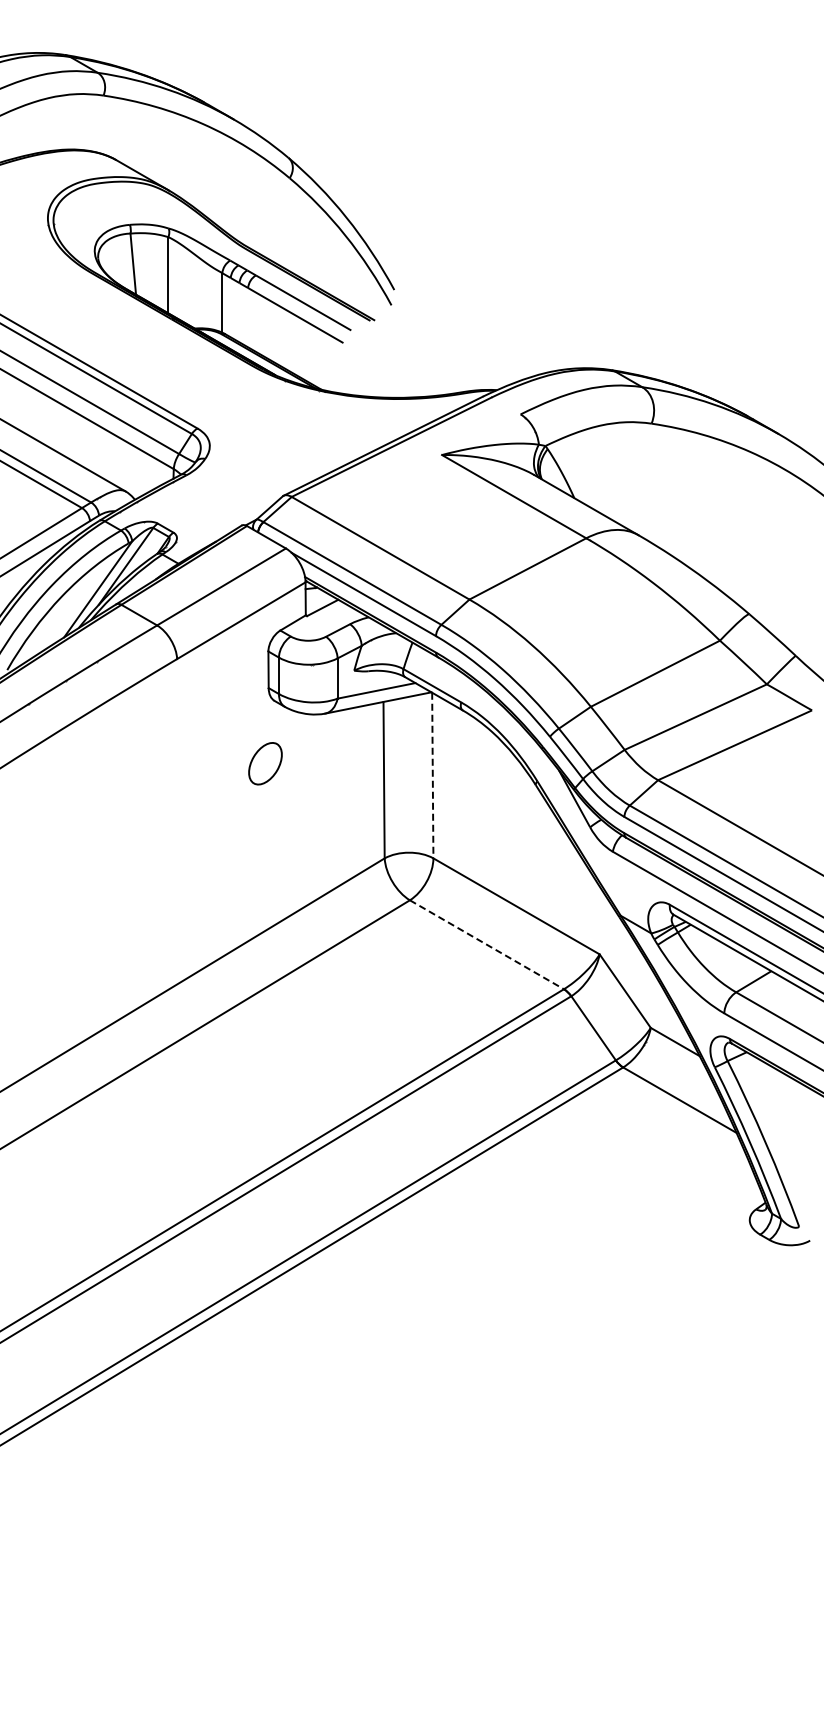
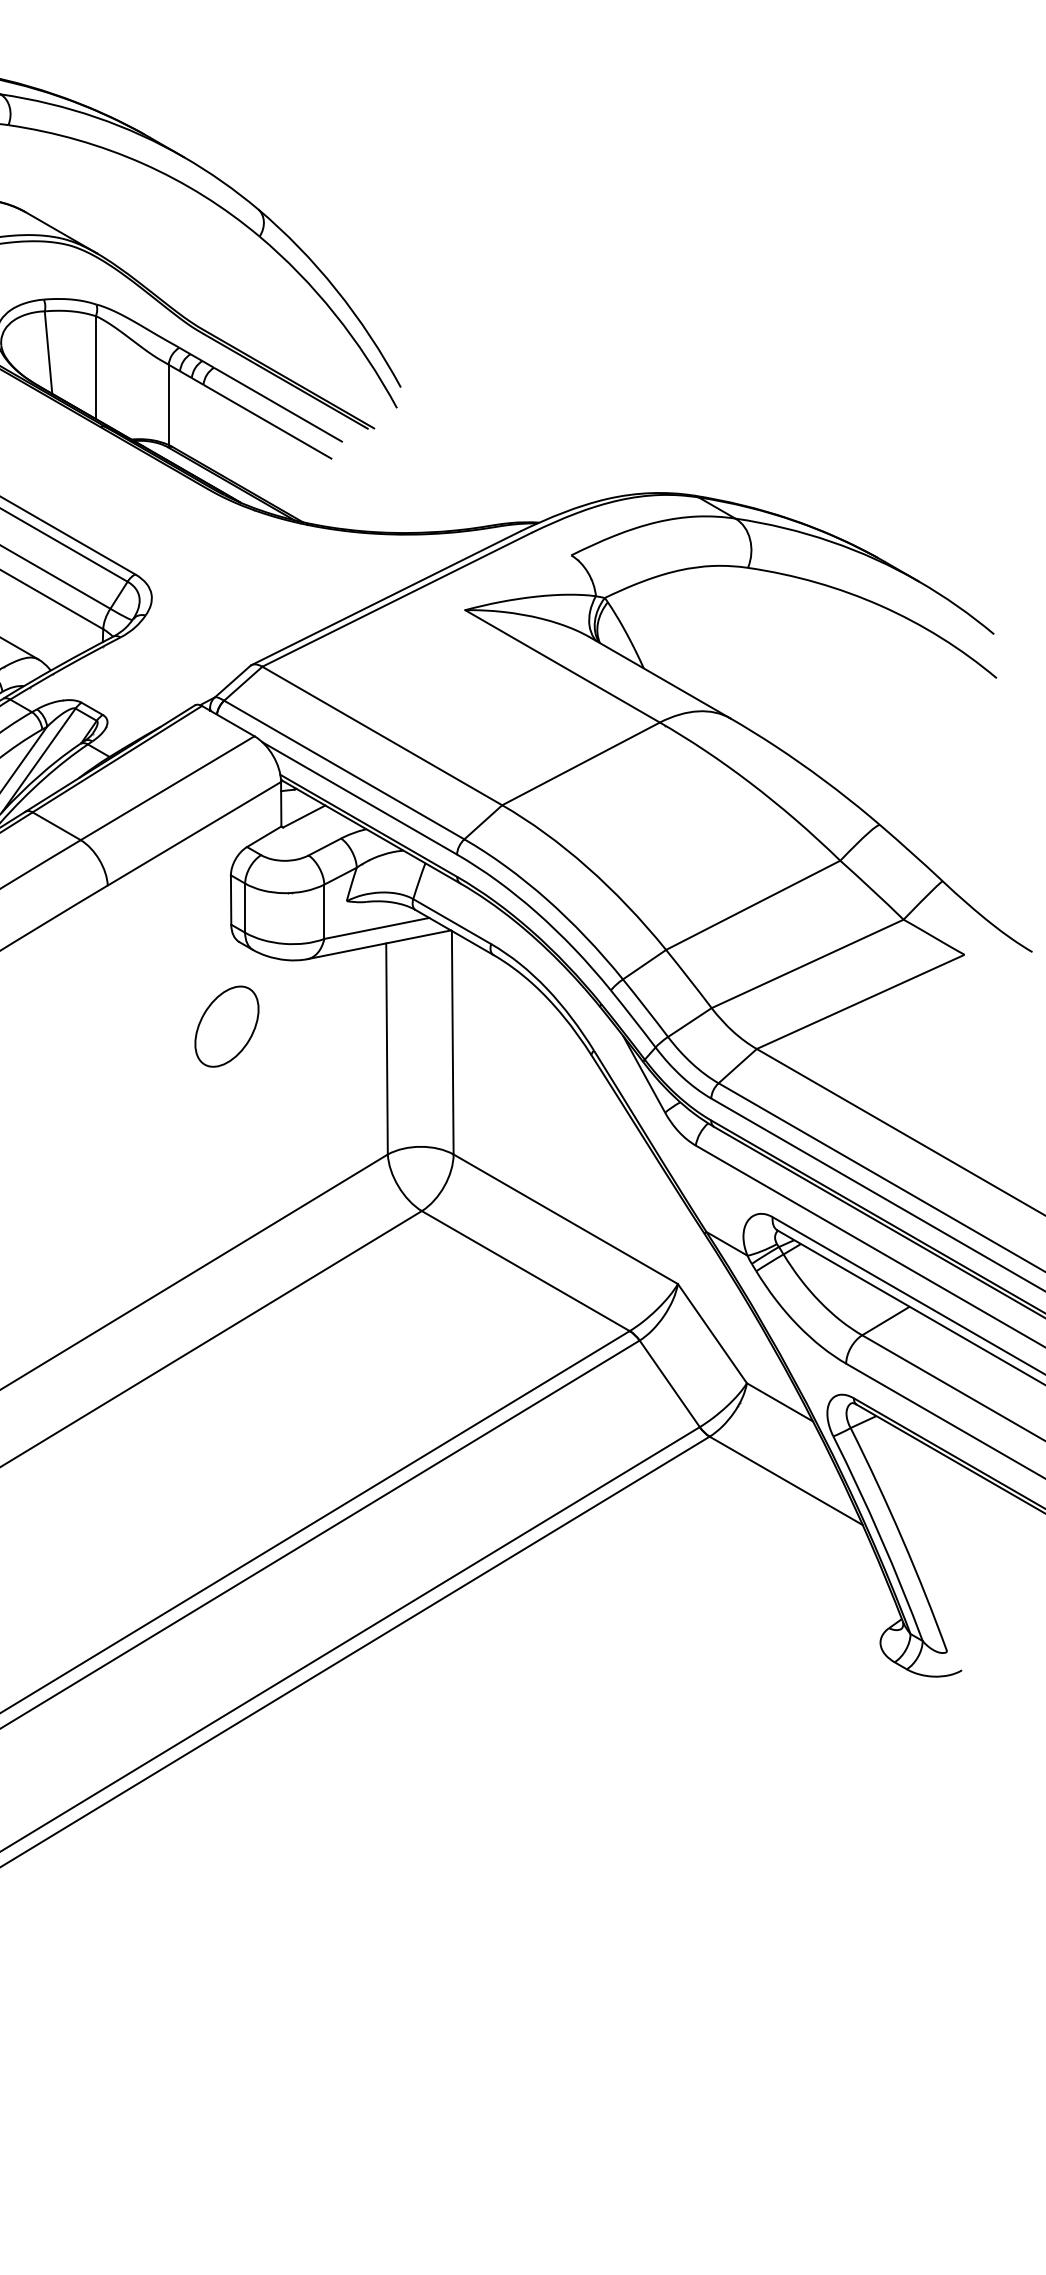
part: (265, 763) -> (226, 1026), size x1.43
line: (432, 775) -> (452, 1042), dashed -> solid
line: (486, 944) -> (525, 1270), dashed -> solid

